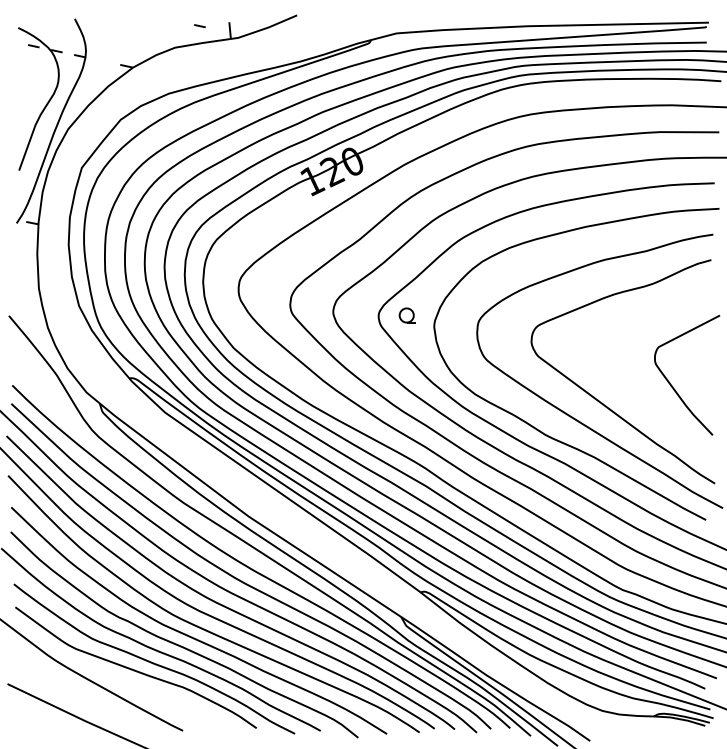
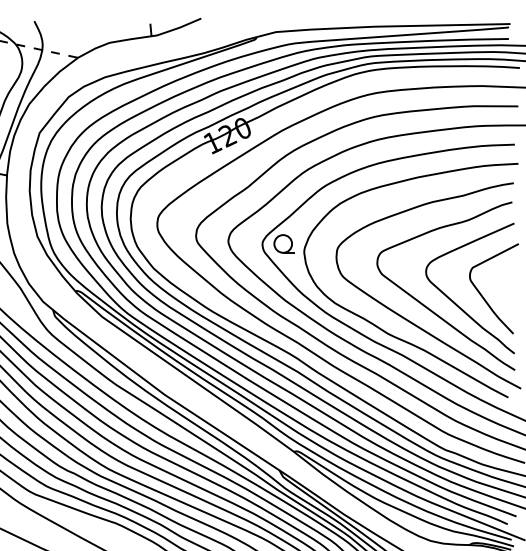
line: (199, 26) -> (55, 53), moved
part: (407, 315) -> (284, 243), size x1.67
curve: (636, 394) -> (456, 303), added

